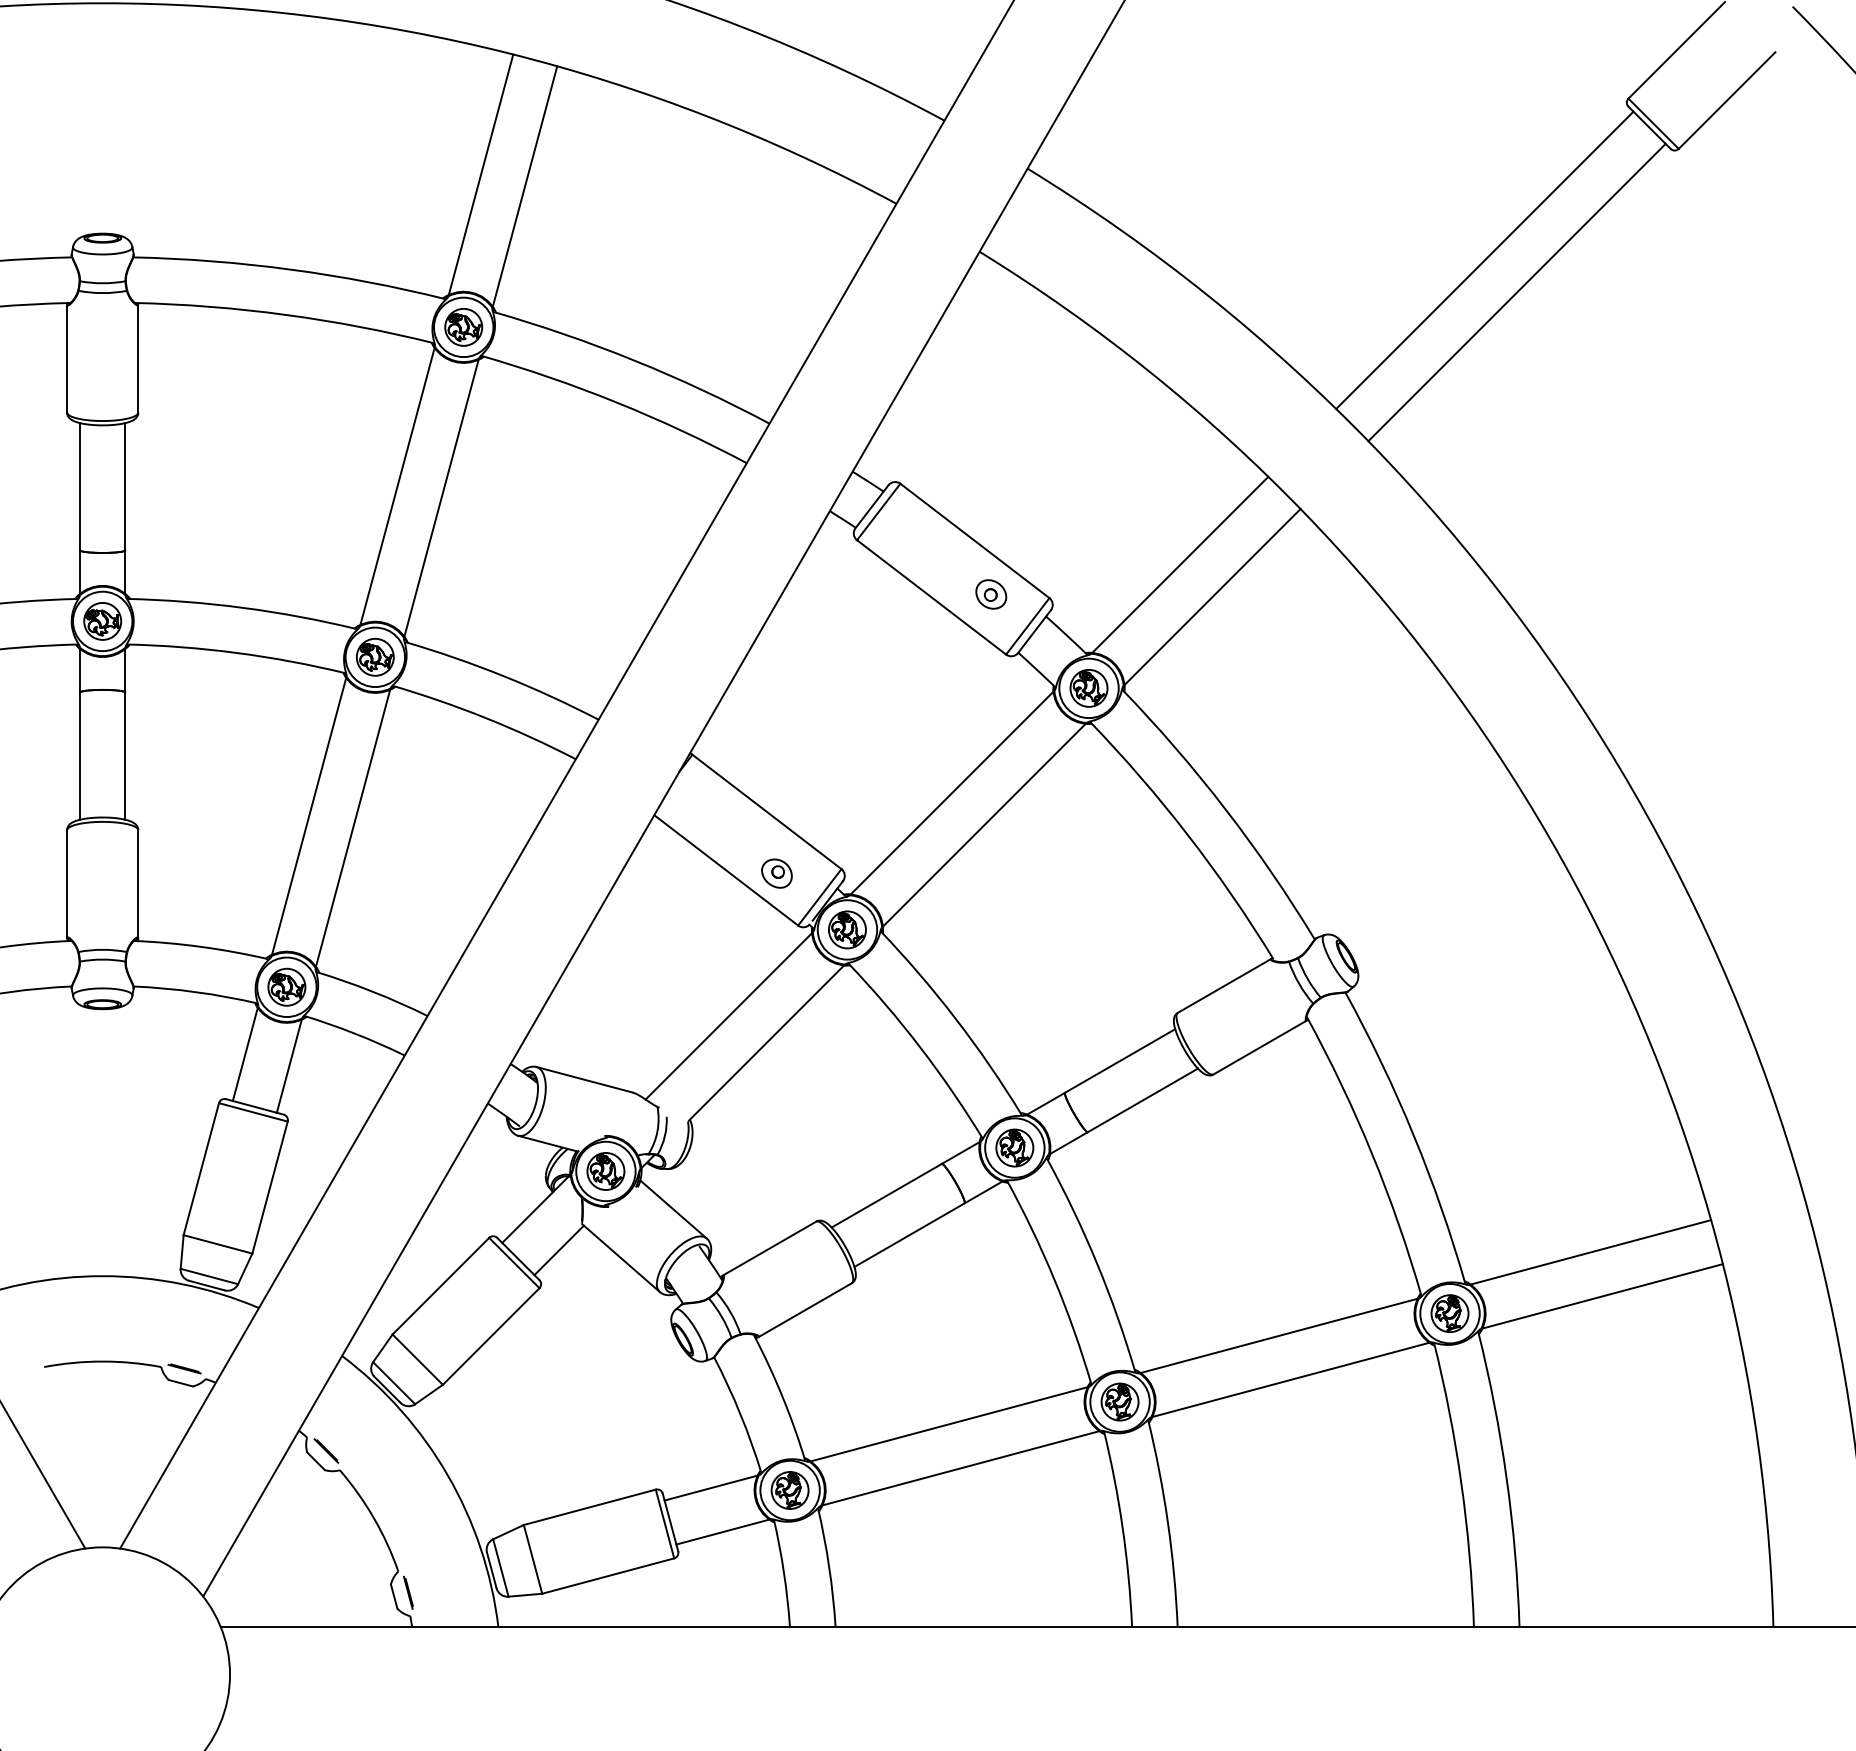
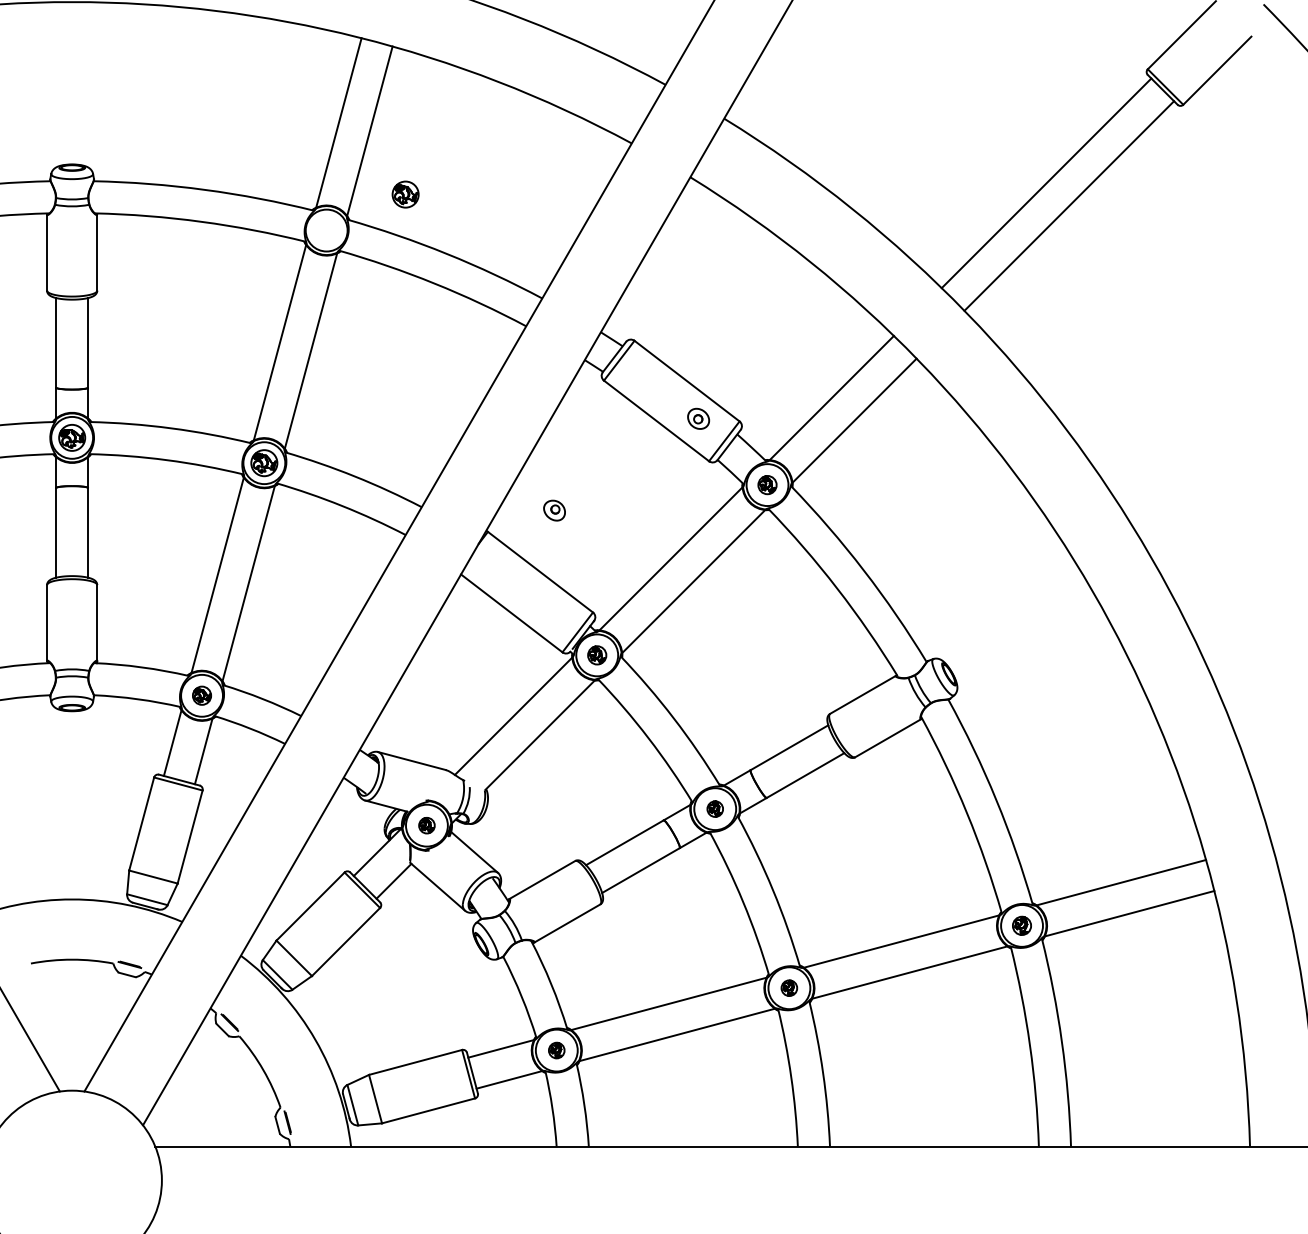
part: (463, 327) -> (405, 194), moved
part: (1088, 688) -> (767, 485), size x0.7
part: (776, 873) -> (554, 510), moved
part: (847, 929) -> (597, 655), size x0.7
part: (286, 986) -> (201, 695), size x0.7
part: (1014, 1147) -> (714, 808), size x0.6
part: (605, 1171) -> (426, 825), size x0.6
part: (1449, 1313) -> (1021, 925), size x0.7
part: (1119, 1401) -> (789, 987), size x0.6
part: (789, 1490) -> (556, 1050), size x0.6

